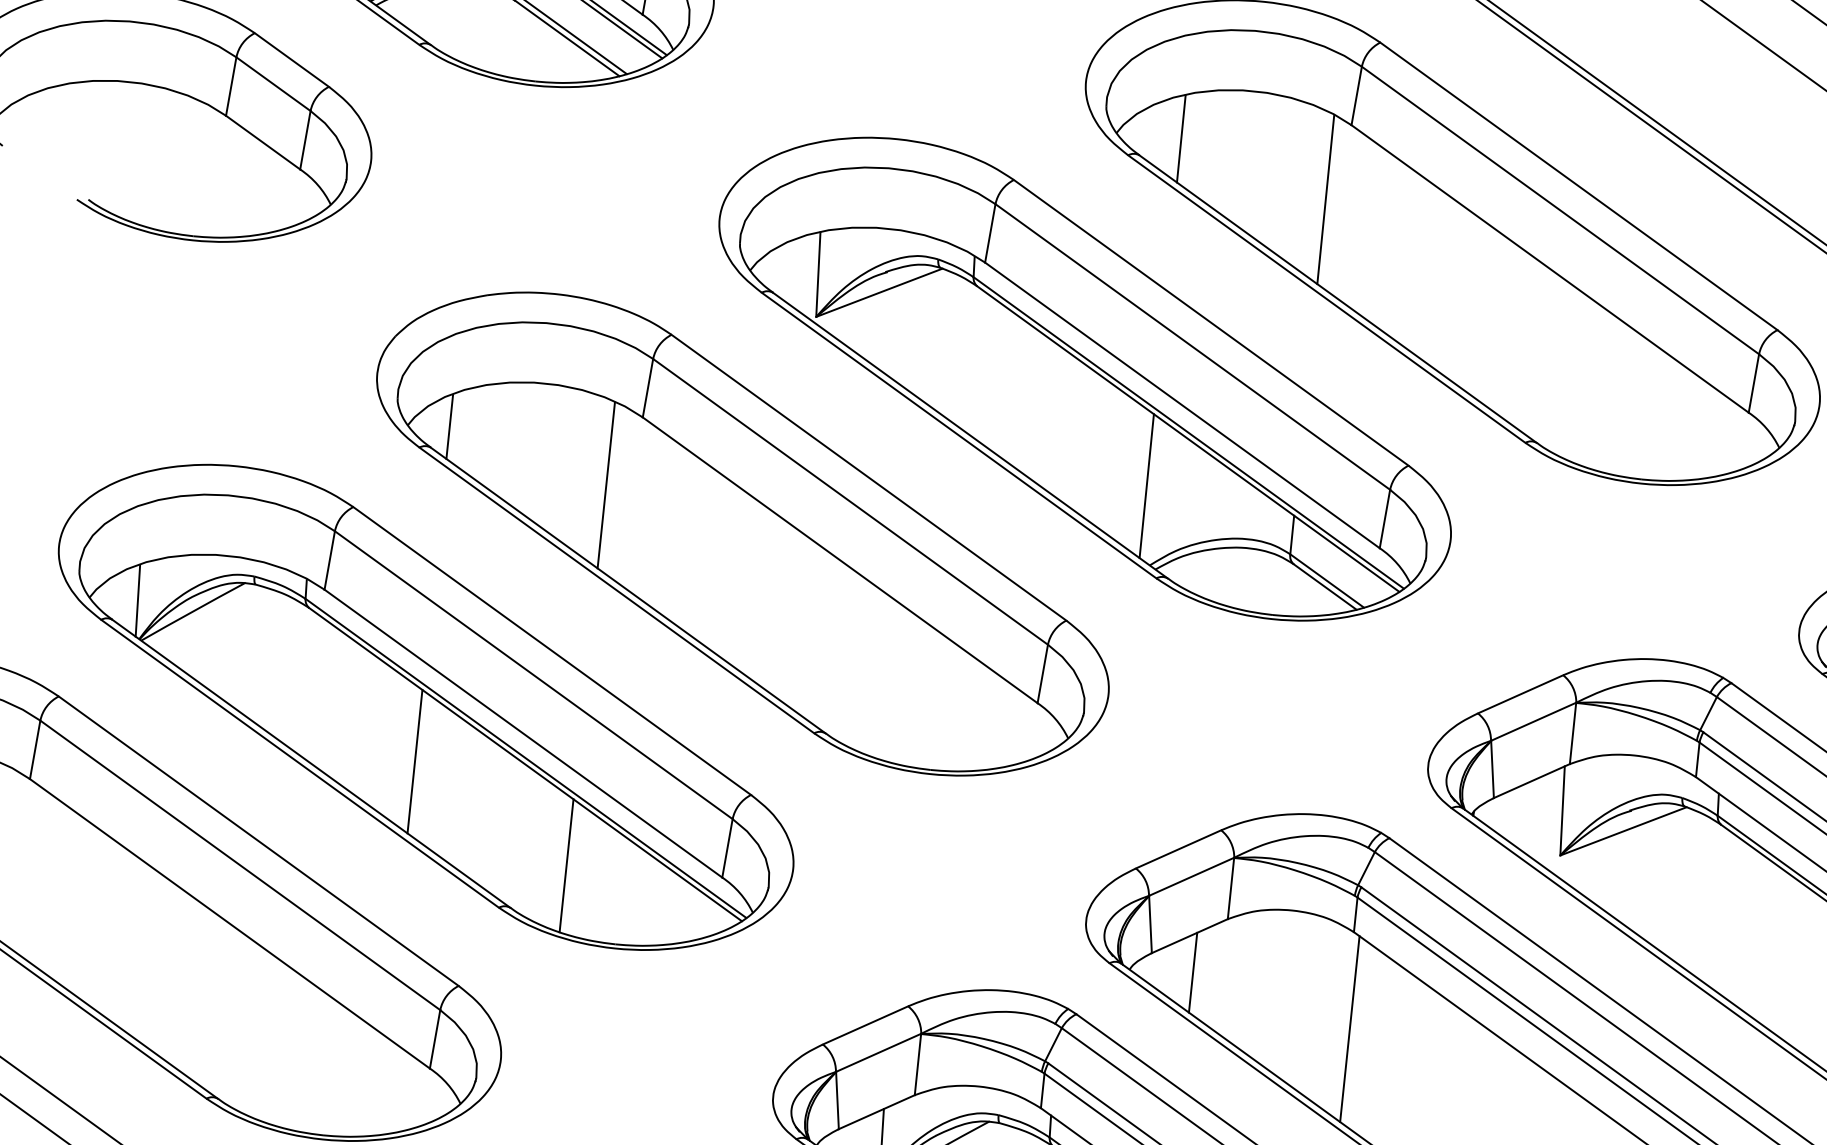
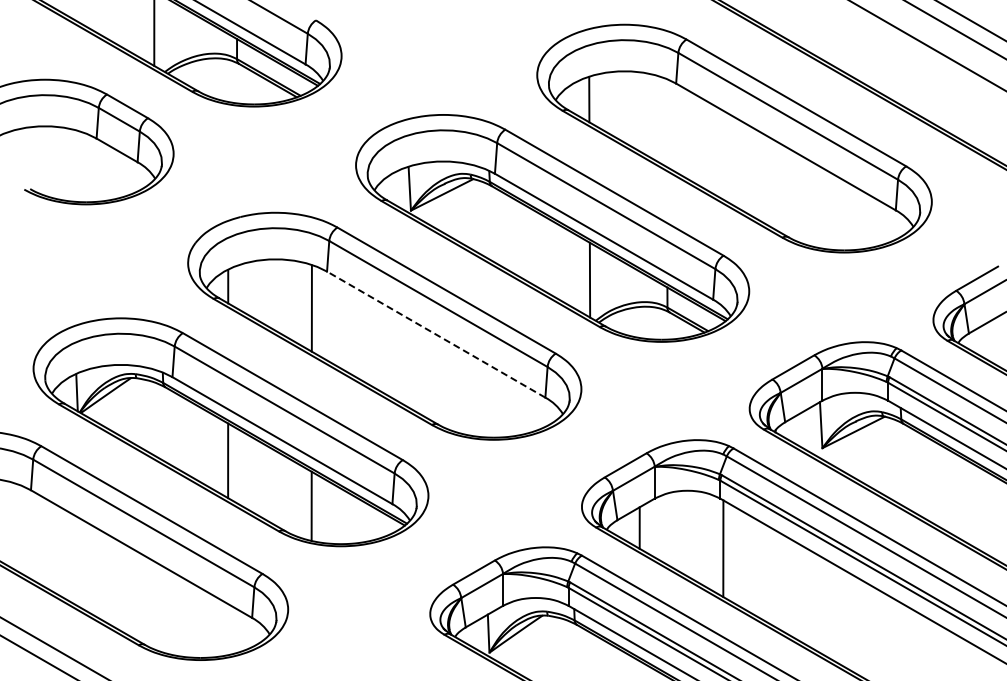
line: (1325, 200) -> (666, 123), removed
line: (838, 559) -> (435, 334), solid -> dashed

